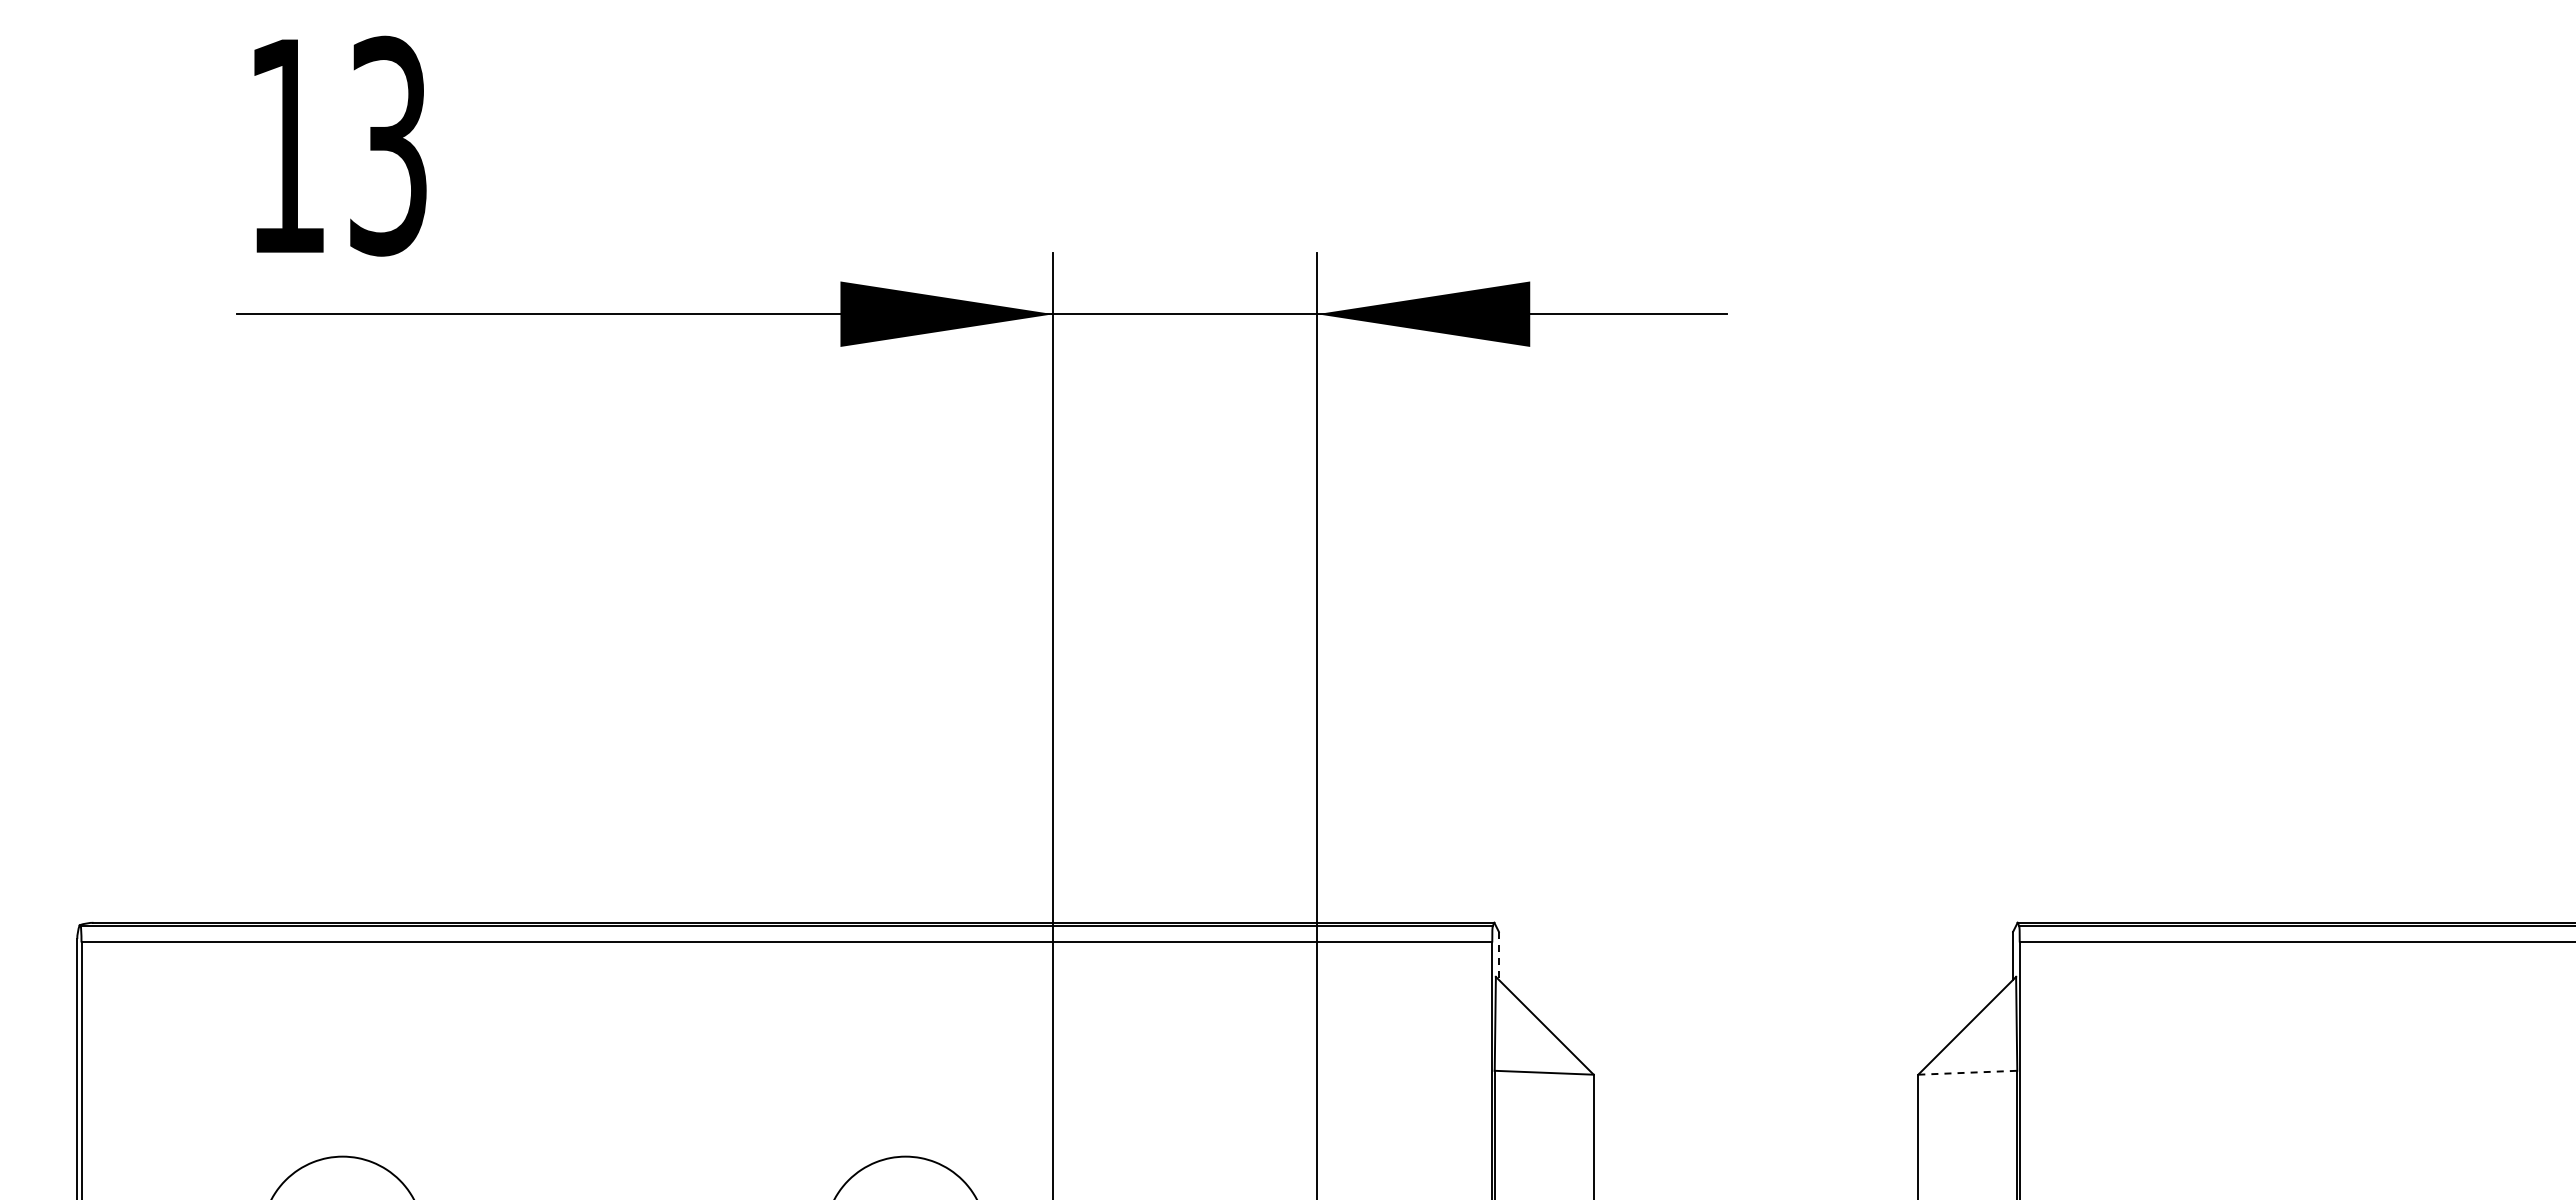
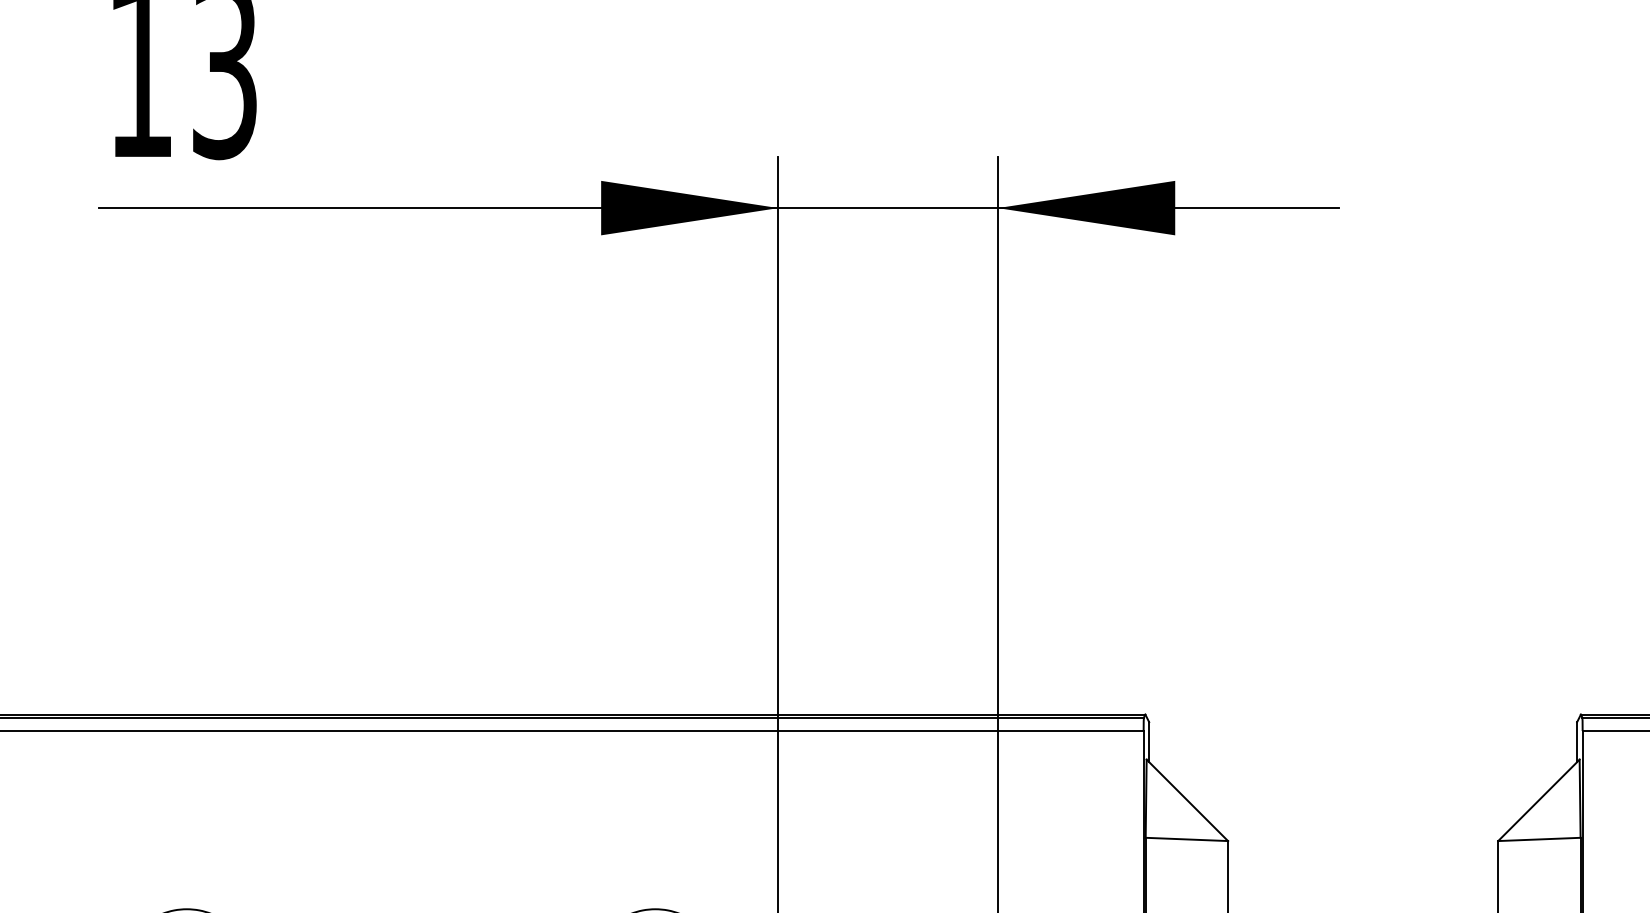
line: (1498, 956) -> (1148, 742), dashed -> solid
line: (1967, 1072) -> (1539, 839), dashed -> solid

